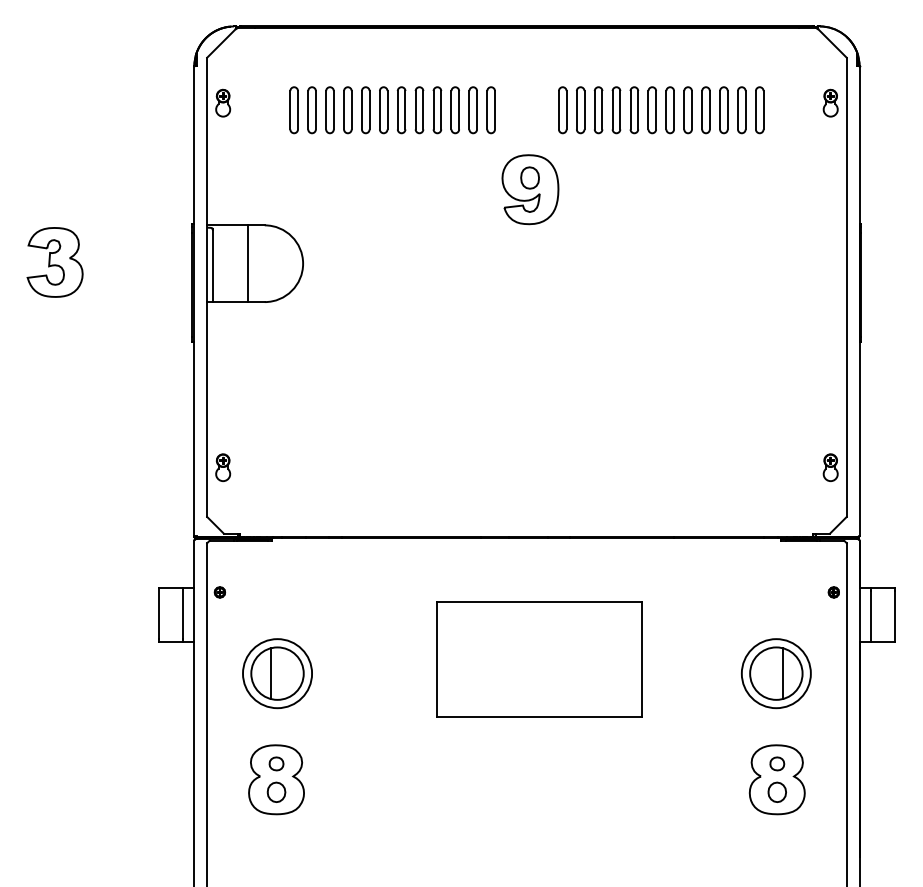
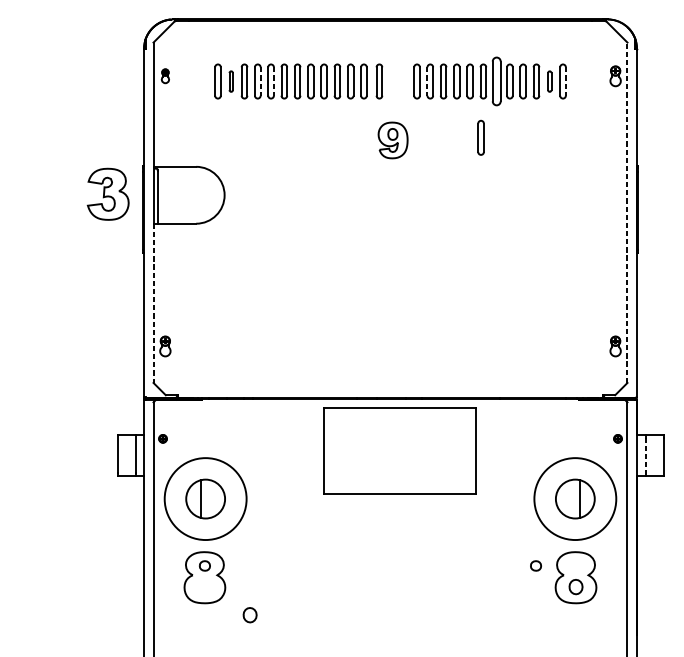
part: (223, 102) -> (165, 75), size x0.7
part: (311, 110) -> (230, 81), size x0.6
line: (351, 110) -> (260, 81), solid -> dashed
line: (369, 110) -> (273, 81), solid -> dashed
part: (511, 110) -> (379, 81), added
line: (576, 110) -> (427, 81), solid -> dashed
part: (669, 110) -> (496, 81), size x1.4
part: (741, 110) -> (549, 81), size x0.6
line: (763, 110) -> (565, 81), solid -> dashed
part: (648, 186) -> (480, 138), added
part: (530, 189) -> (393, 140), size x0.7
part: (54, 262) -> (107, 194), moved
line: (248, 263) -> (184, 195), removed
line: (846, 287) -> (627, 212), solid -> dashed
line: (207, 410) -> (153, 304), solid -> dashed
line: (871, 615) -> (645, 455), solid -> dashed
part: (539, 659) -> (399, 450), moved
circle: (277, 673) -> (205, 498), size x1.6
circle: (775, 673) -> (574, 498), size x1.6
part: (777, 763) -> (536, 565), moved
part: (276, 791) -> (250, 614), moved

